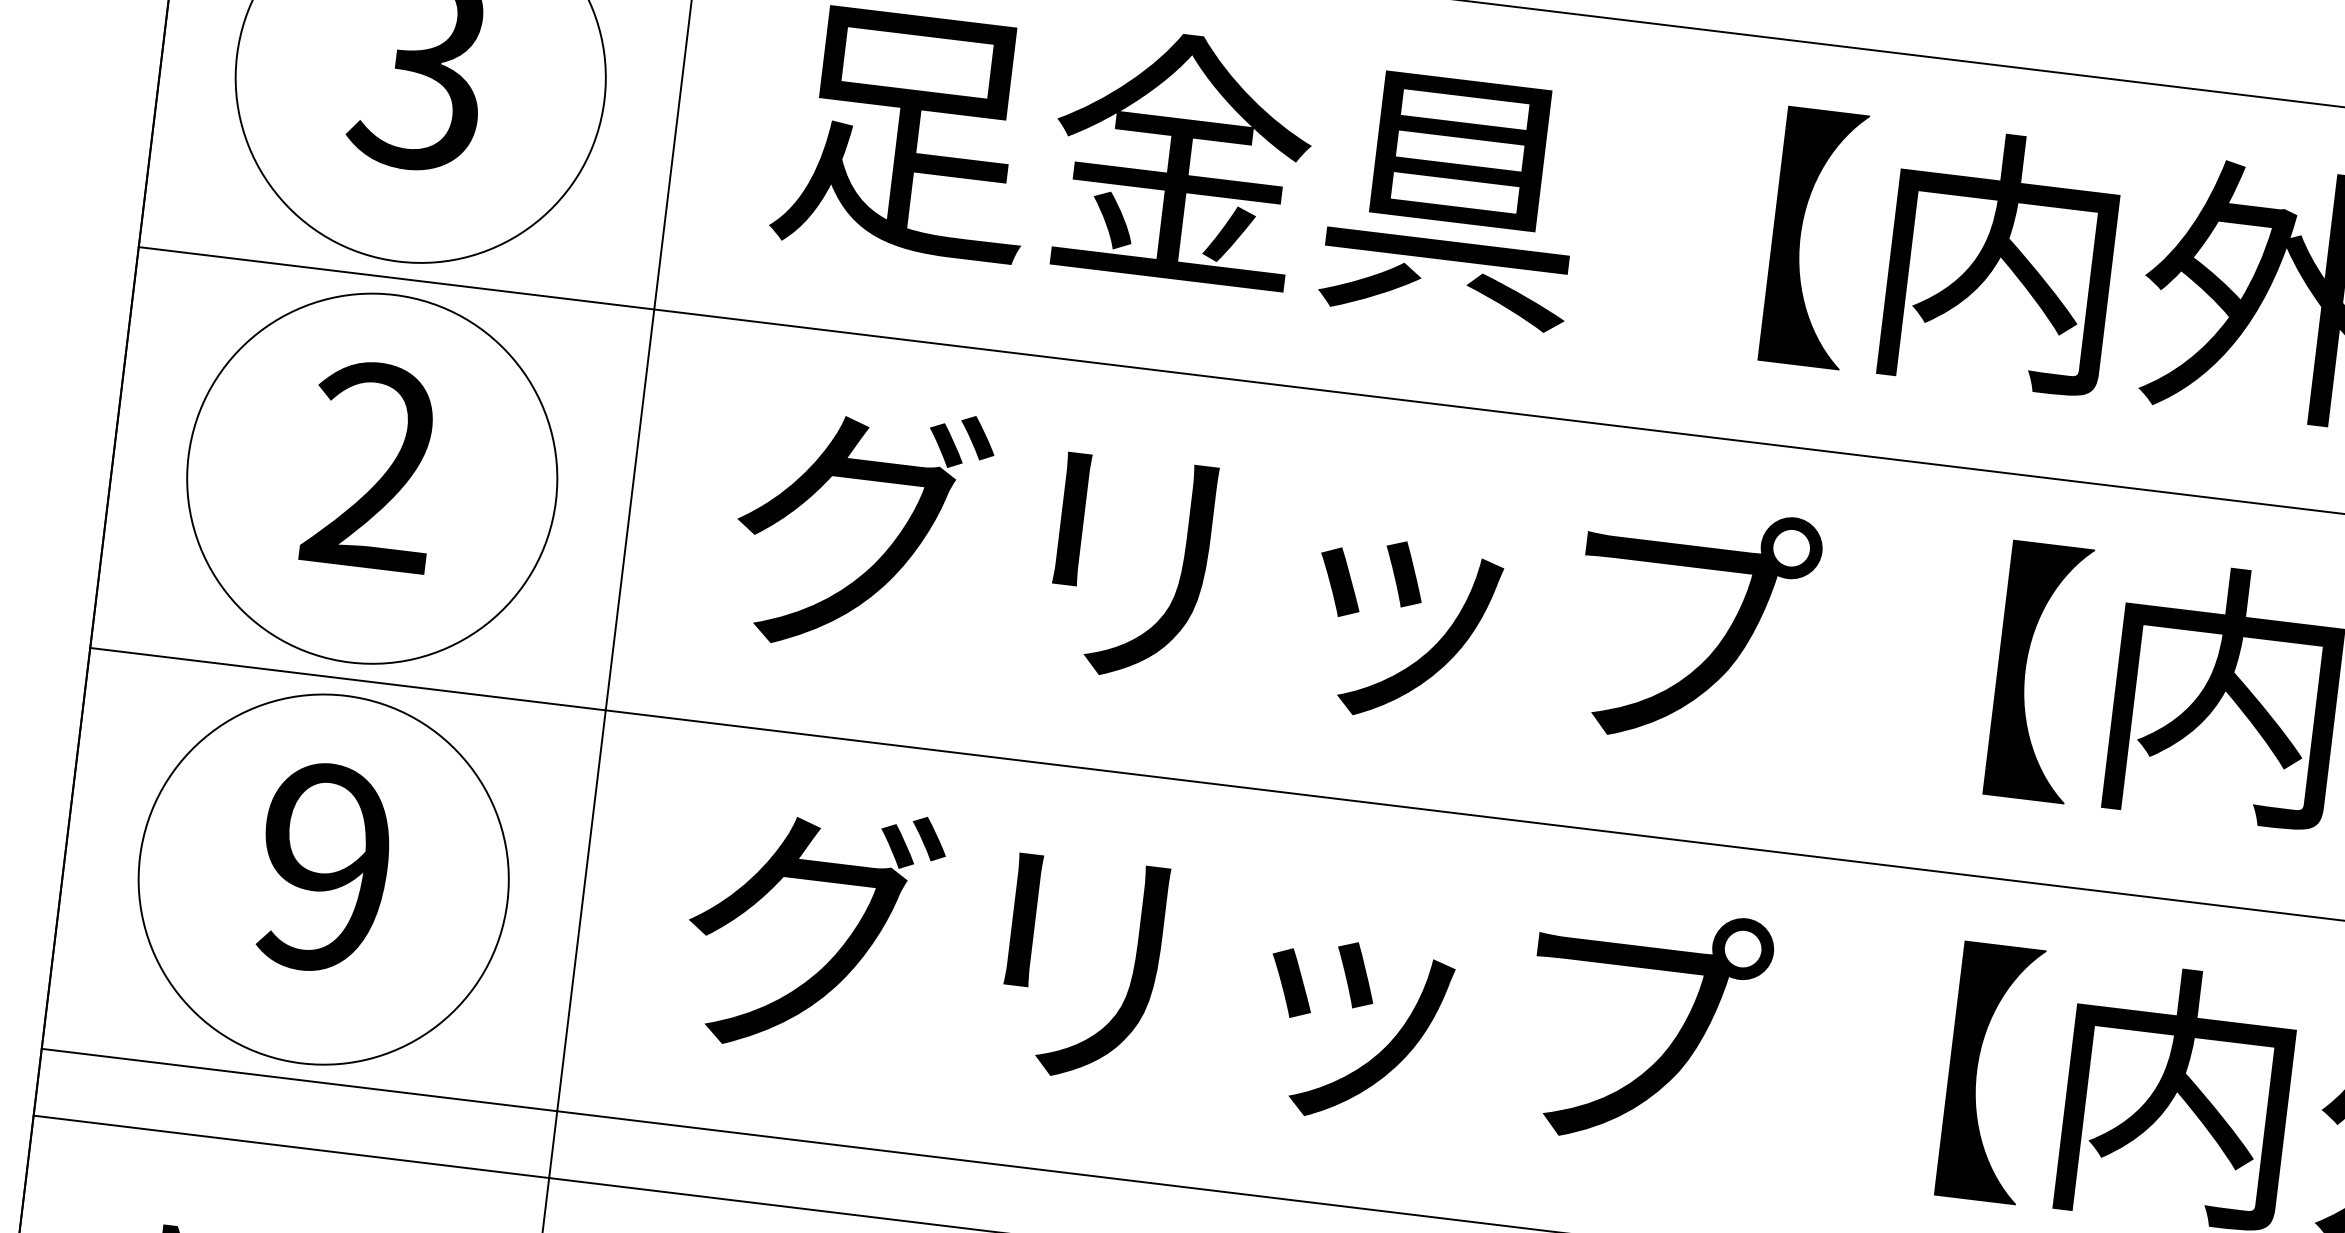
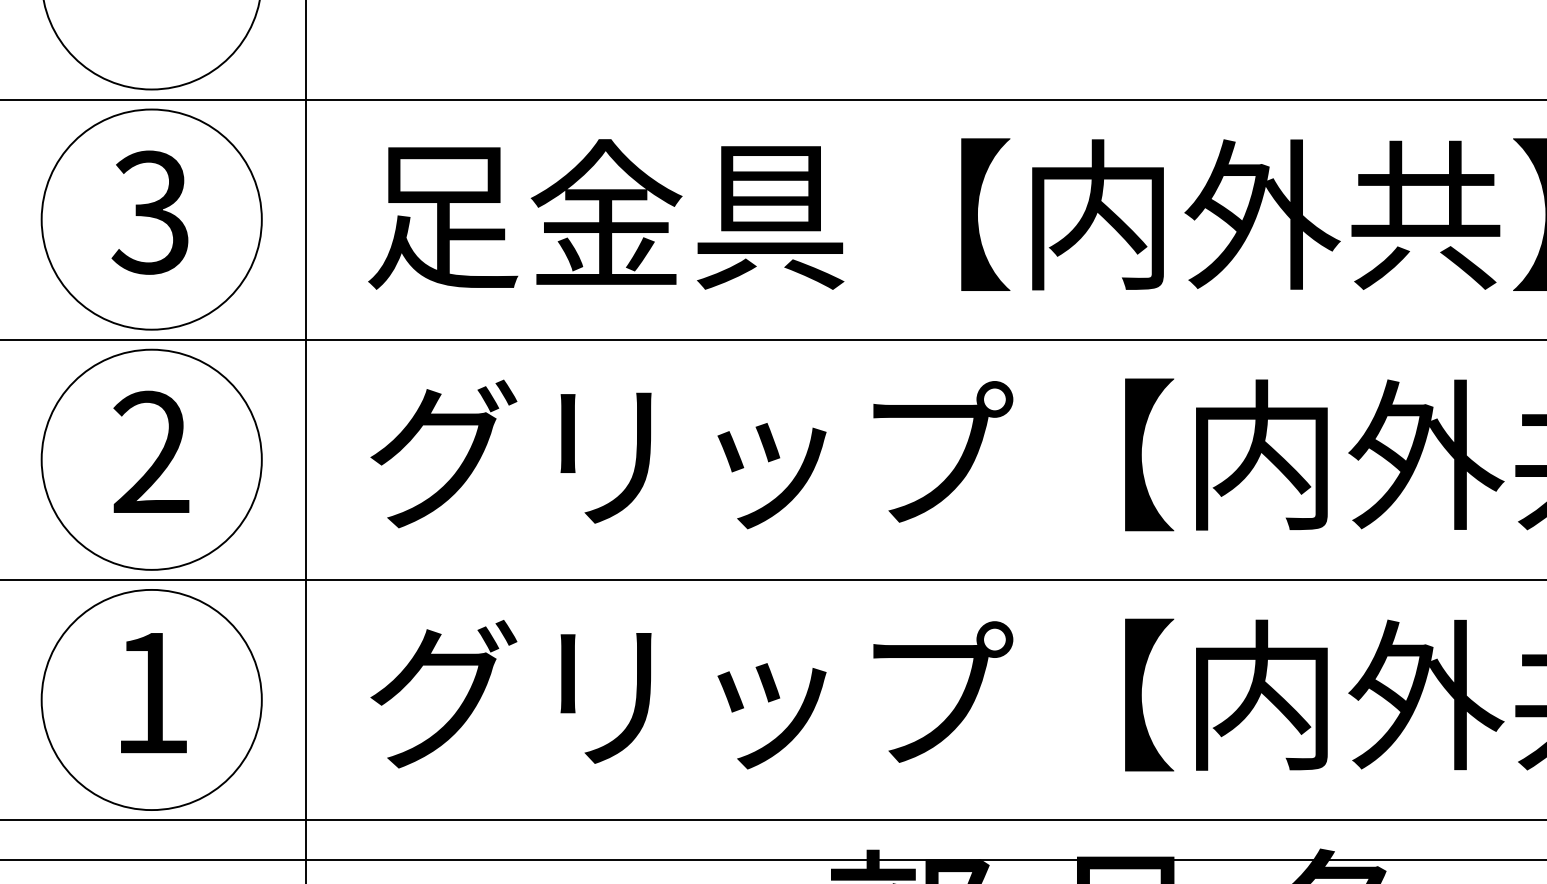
text: (322, 868) -> (150, 693), 9 -> 1

